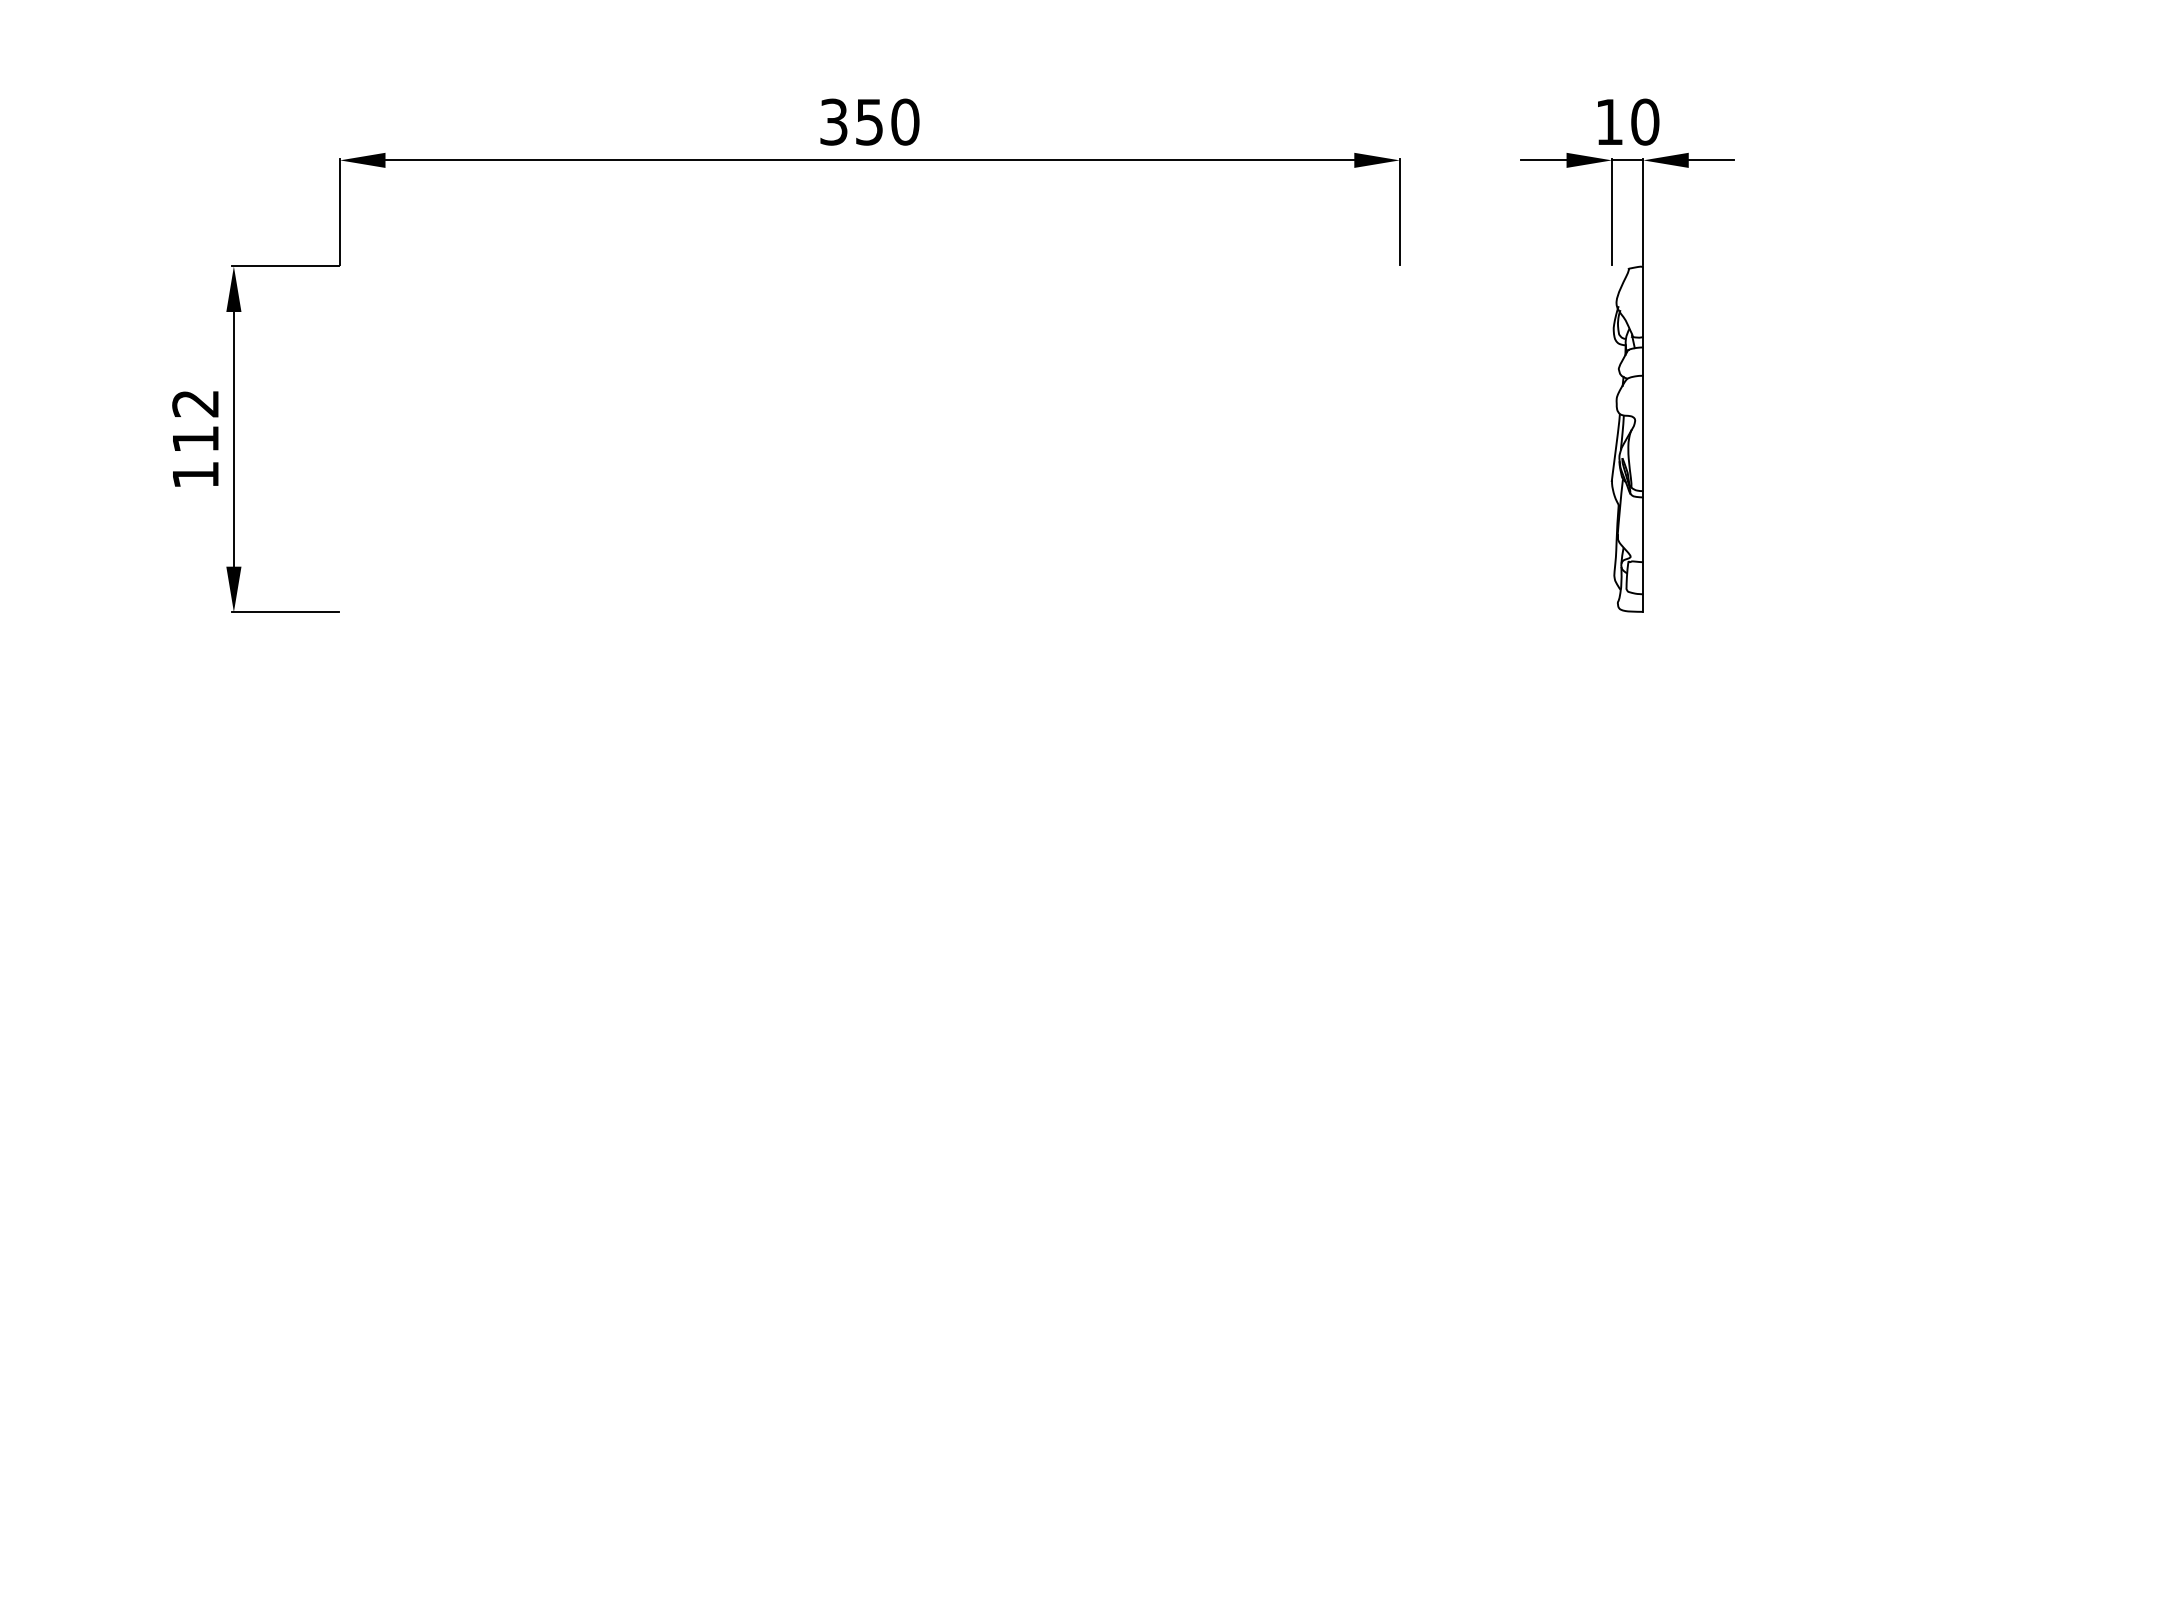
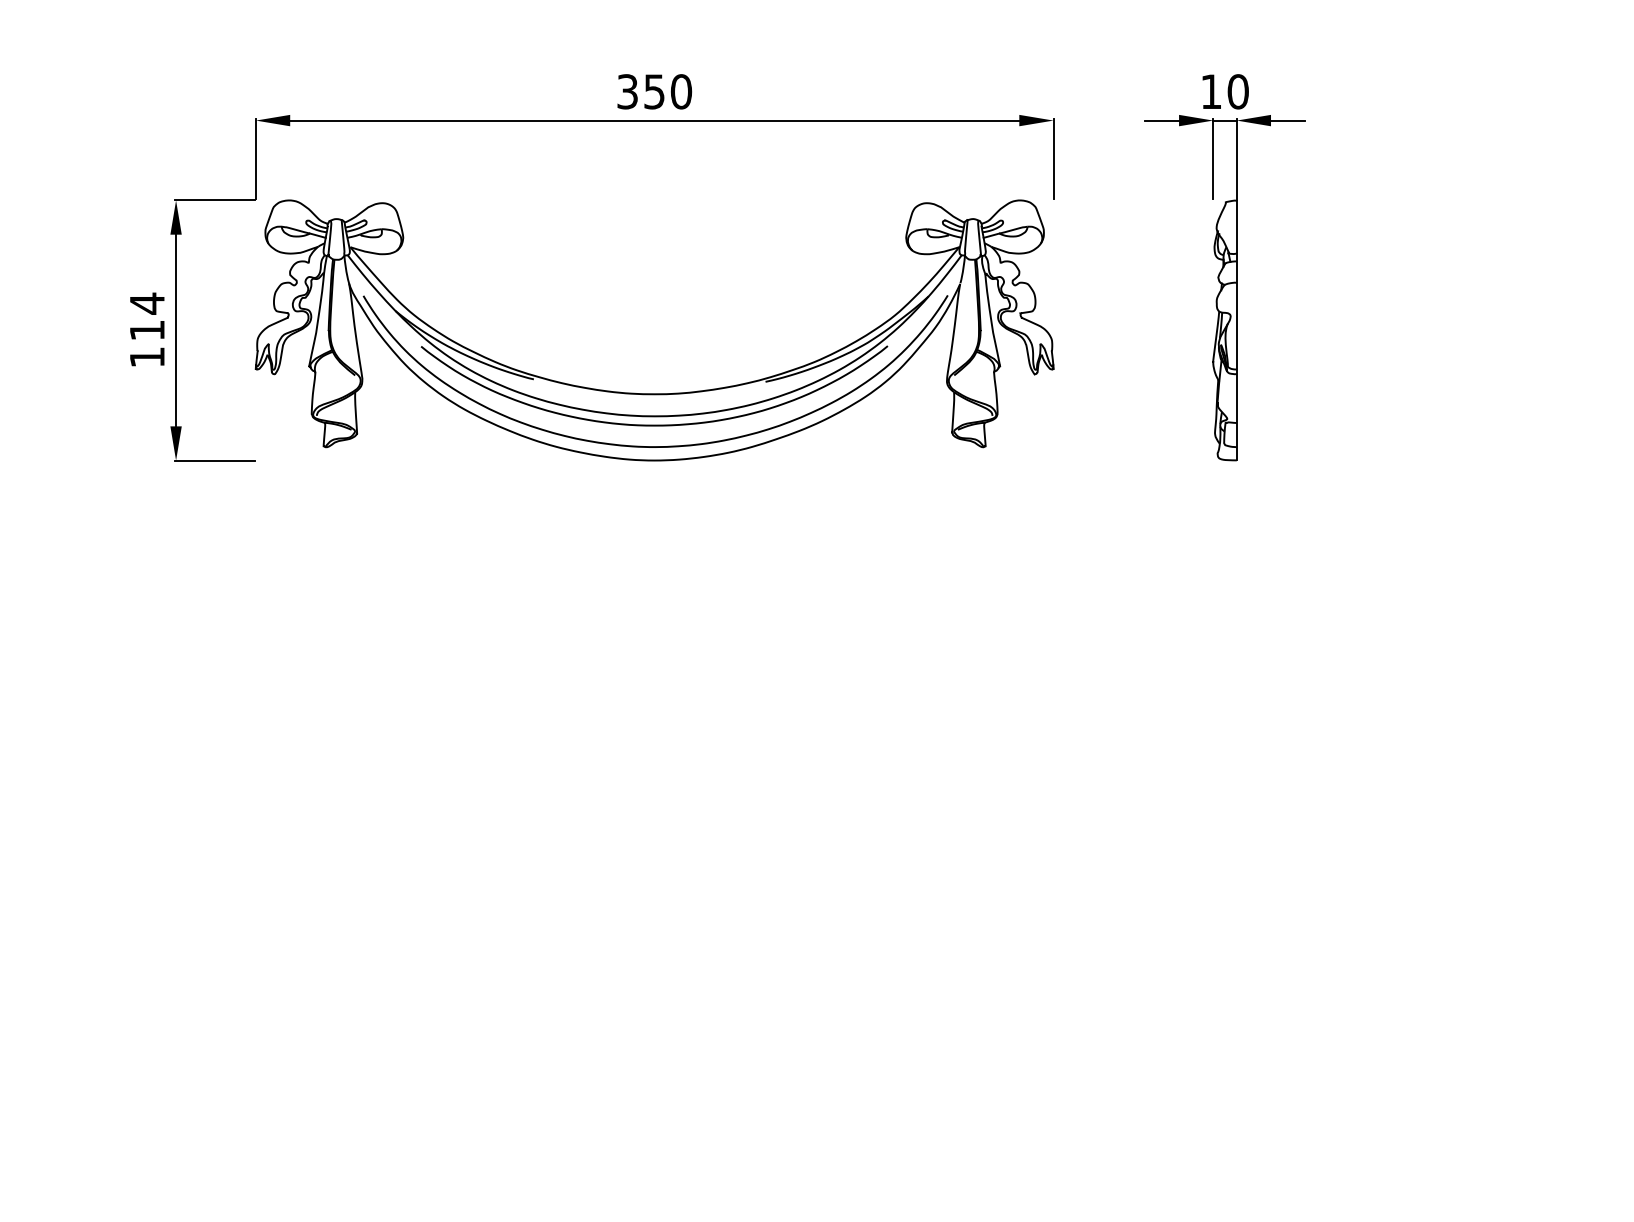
text: (195, 403) -> (147, 303), 112 -> 114
part: (869, 523) -> (654, 393), added

